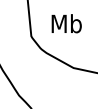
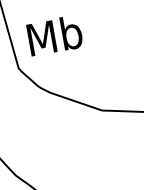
text: (66, 23) -> (54, 35), moved

